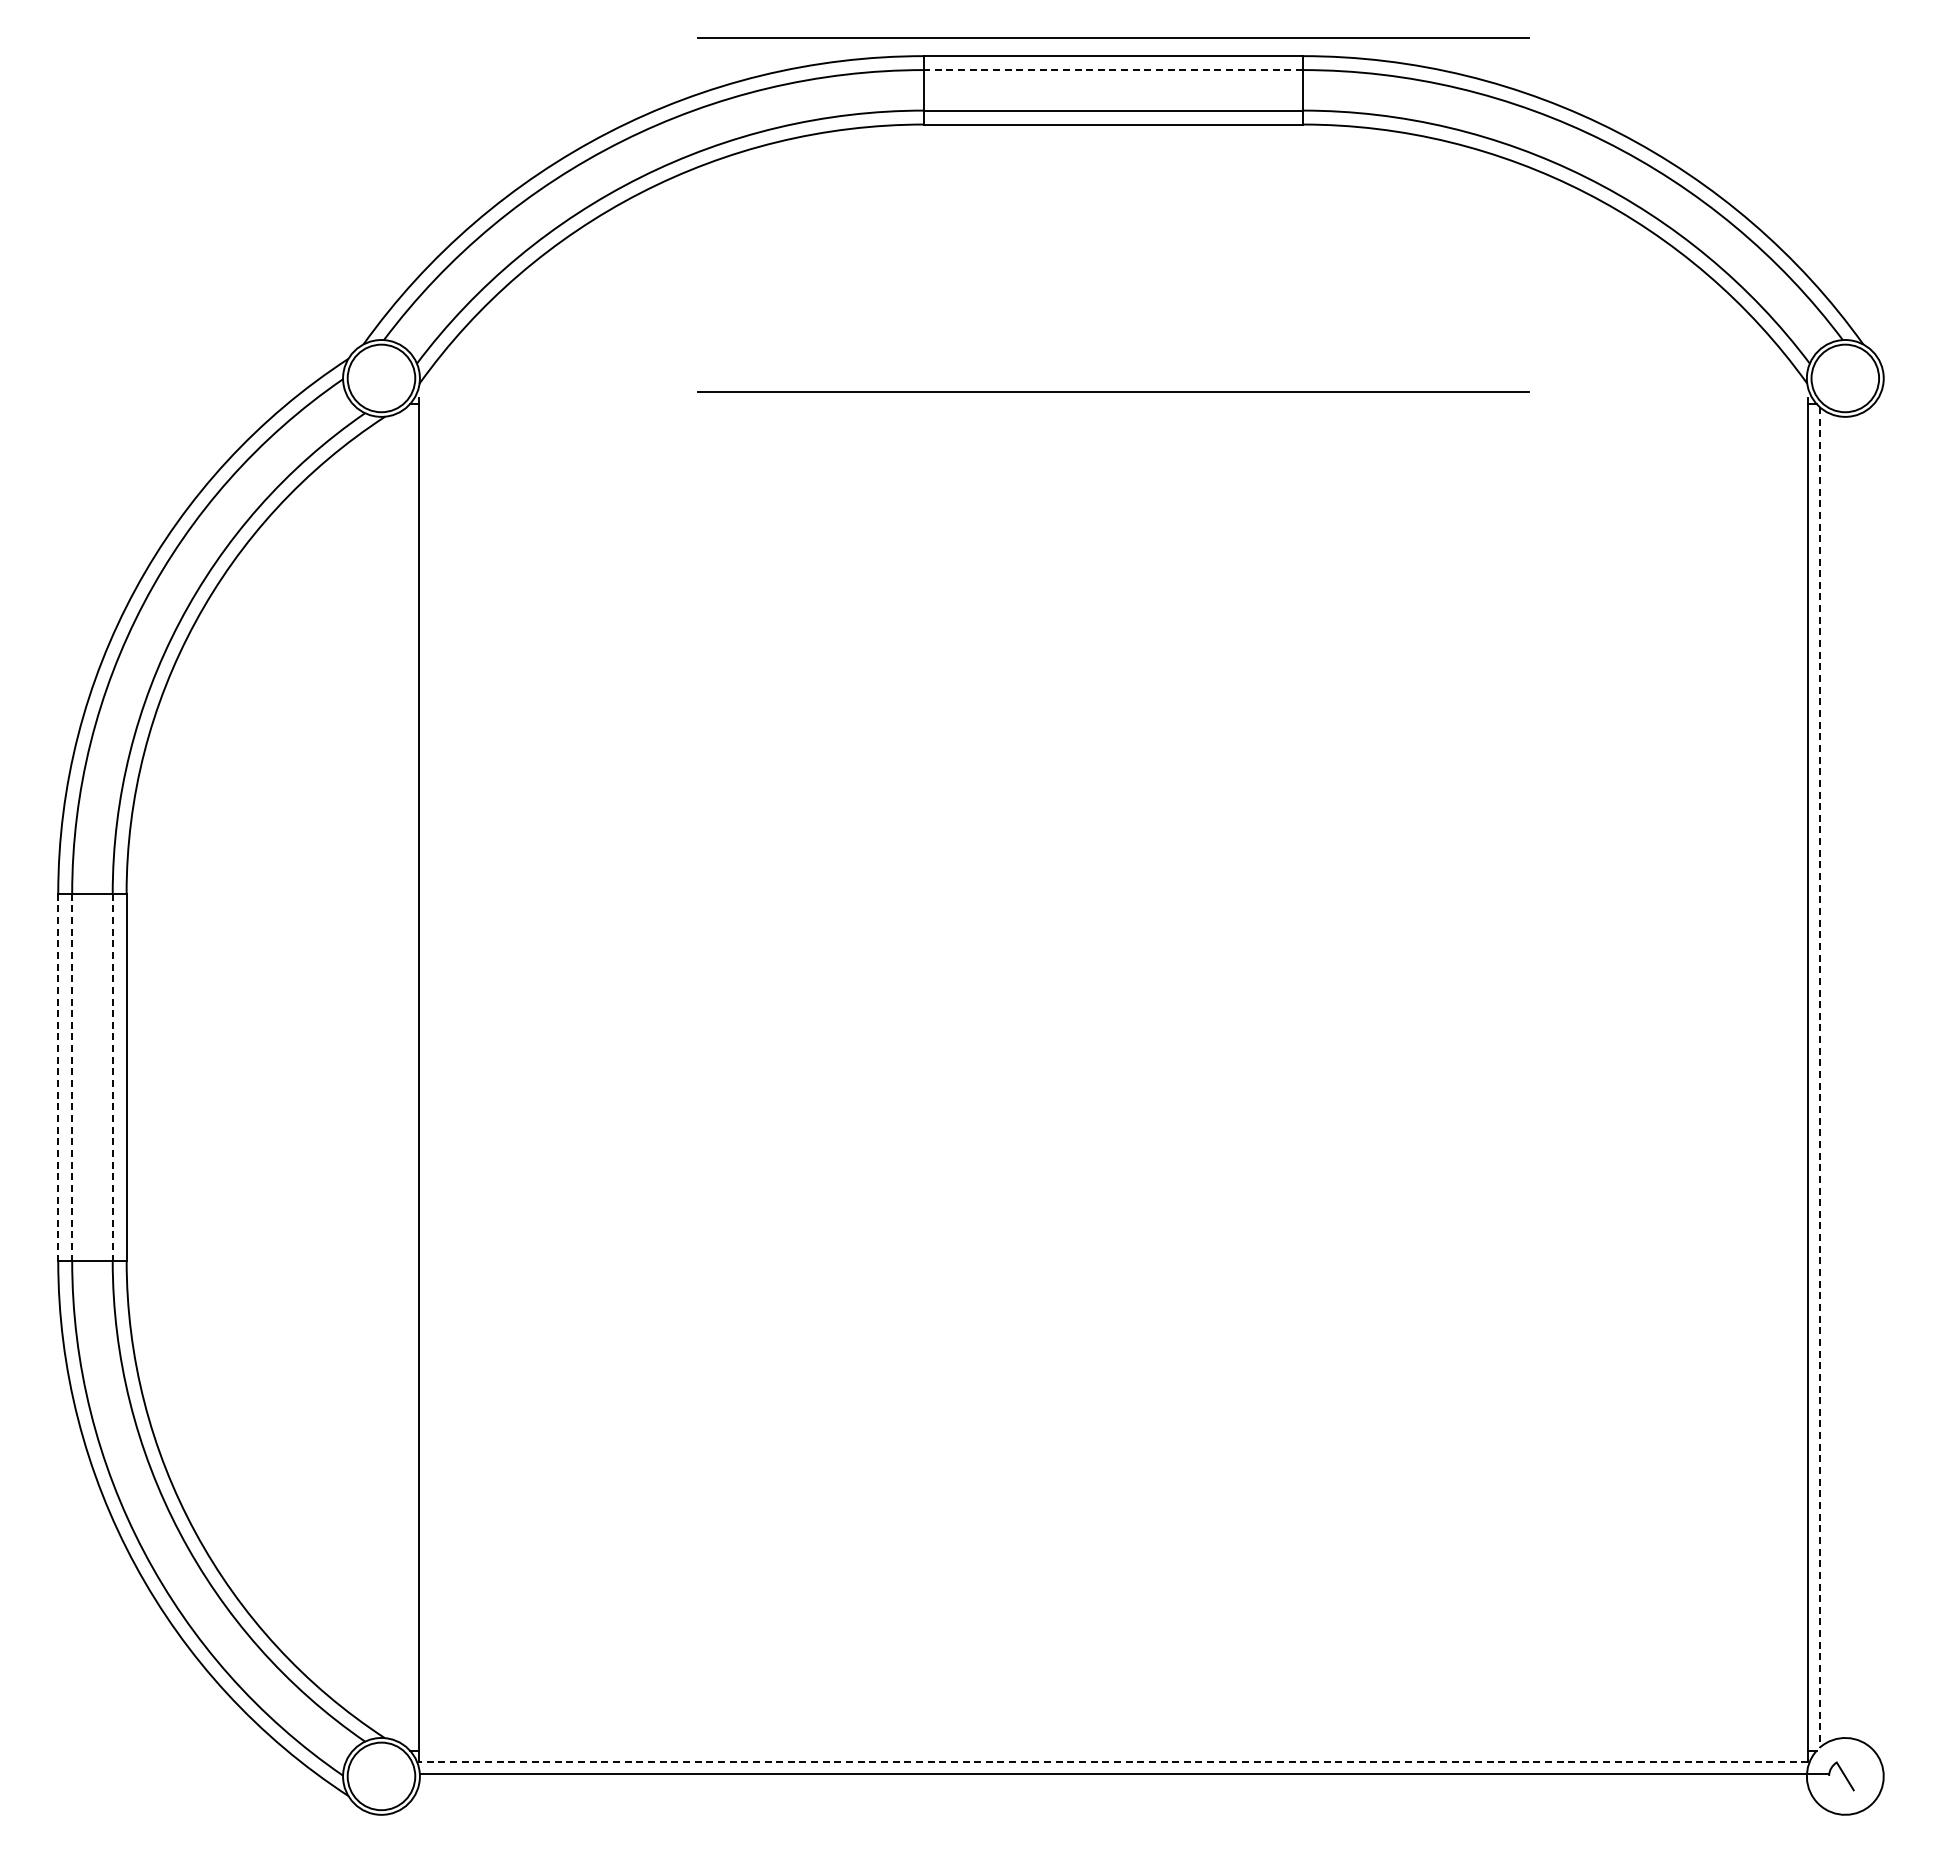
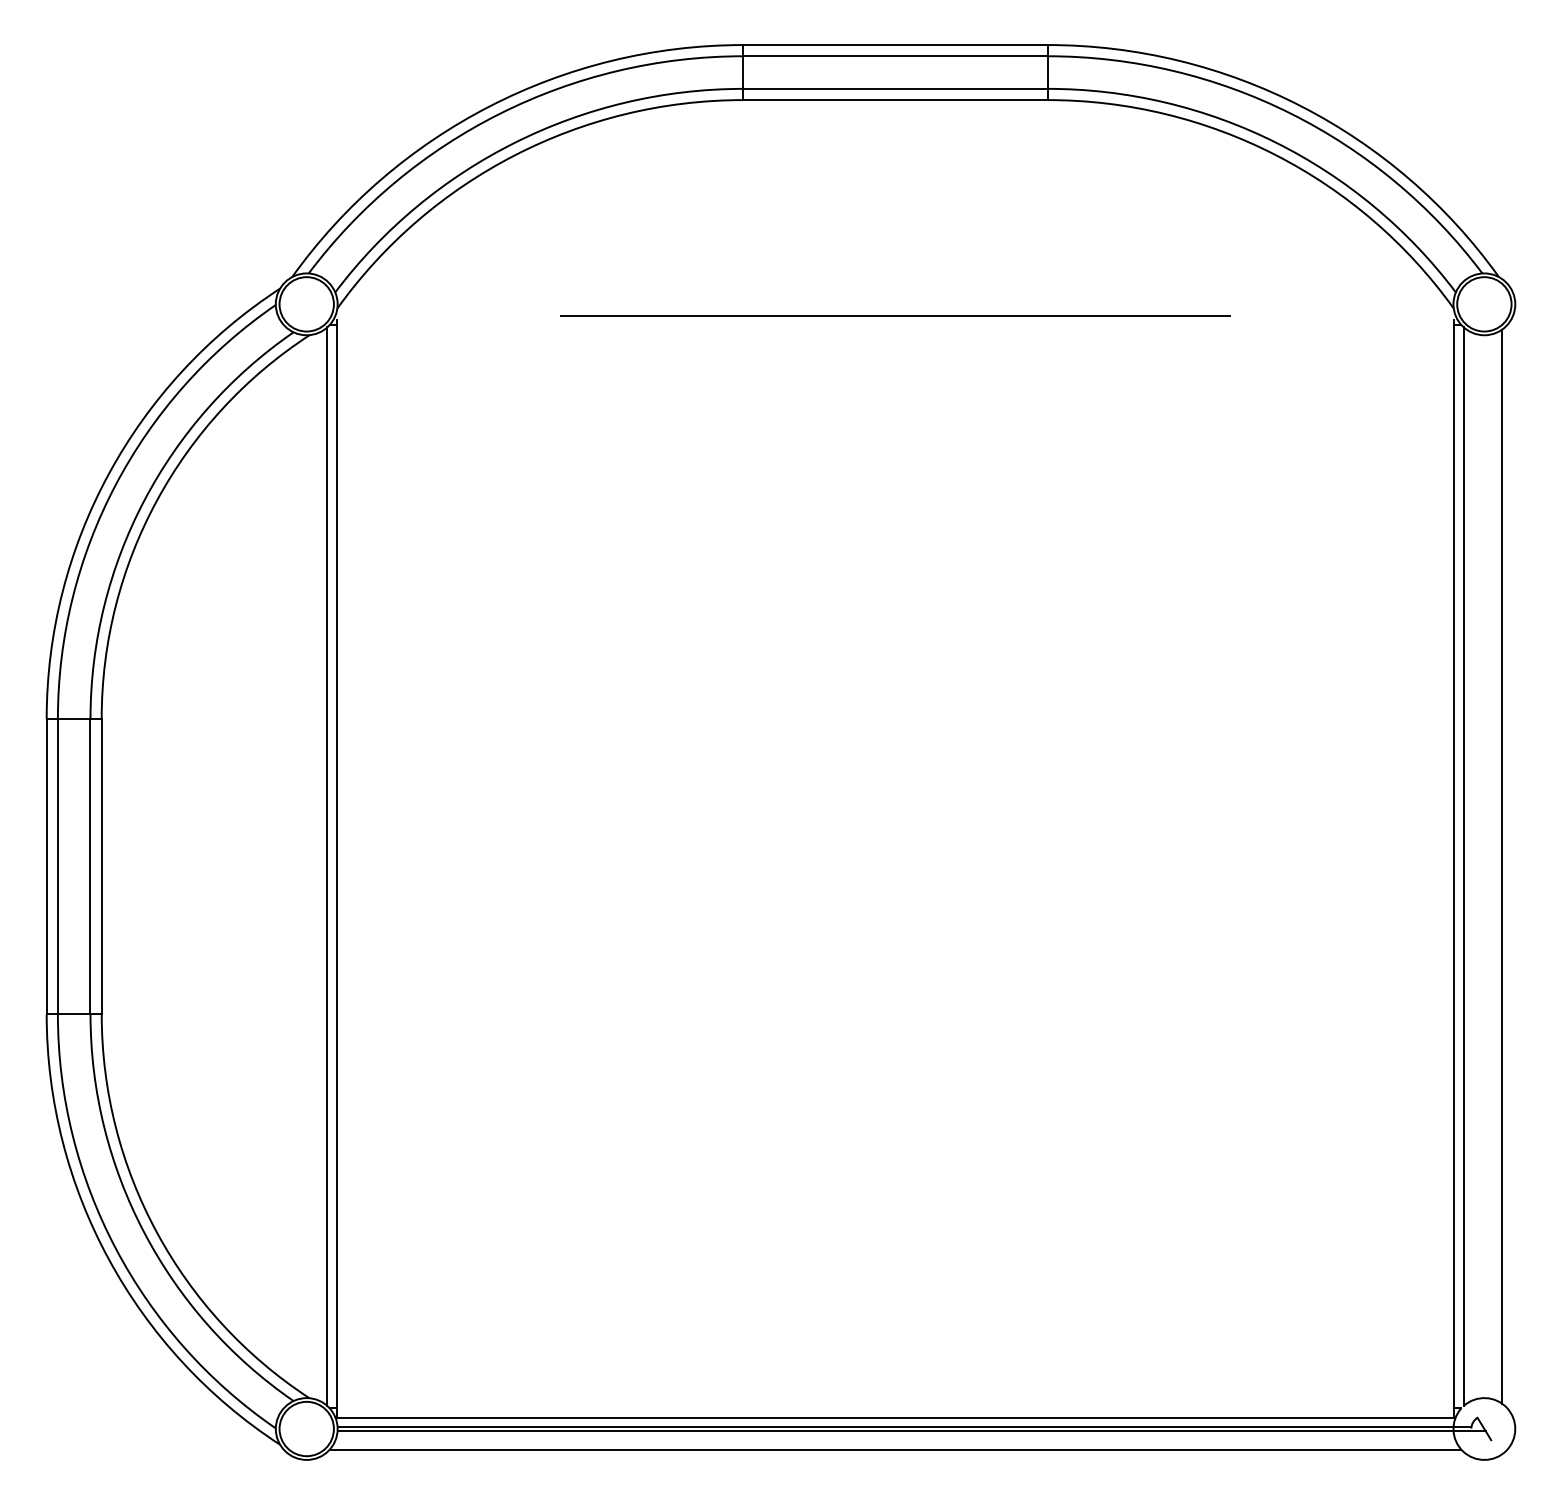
line: (1113, 37) -> (895, 30), removed
line: (1112, 70) -> (894, 56), dashed -> solid
line: (58, 1077) -> (46, 866), dashed -> solid
line: (72, 1077) -> (58, 866), dashed -> solid
line: (112, 1077) -> (90, 866), dashed -> solid
line: (407, 1077) -> (327, 866), added
line: (1819, 1077) -> (1463, 866), dashed -> solid
line: (1867, 1077) -> (1502, 866), added
line: (1113, 1762) -> (895, 1417), dashed -> solid
line: (1132, 1778) -> (910, 1430), added
line: (1113, 1801) -> (895, 1449), added

